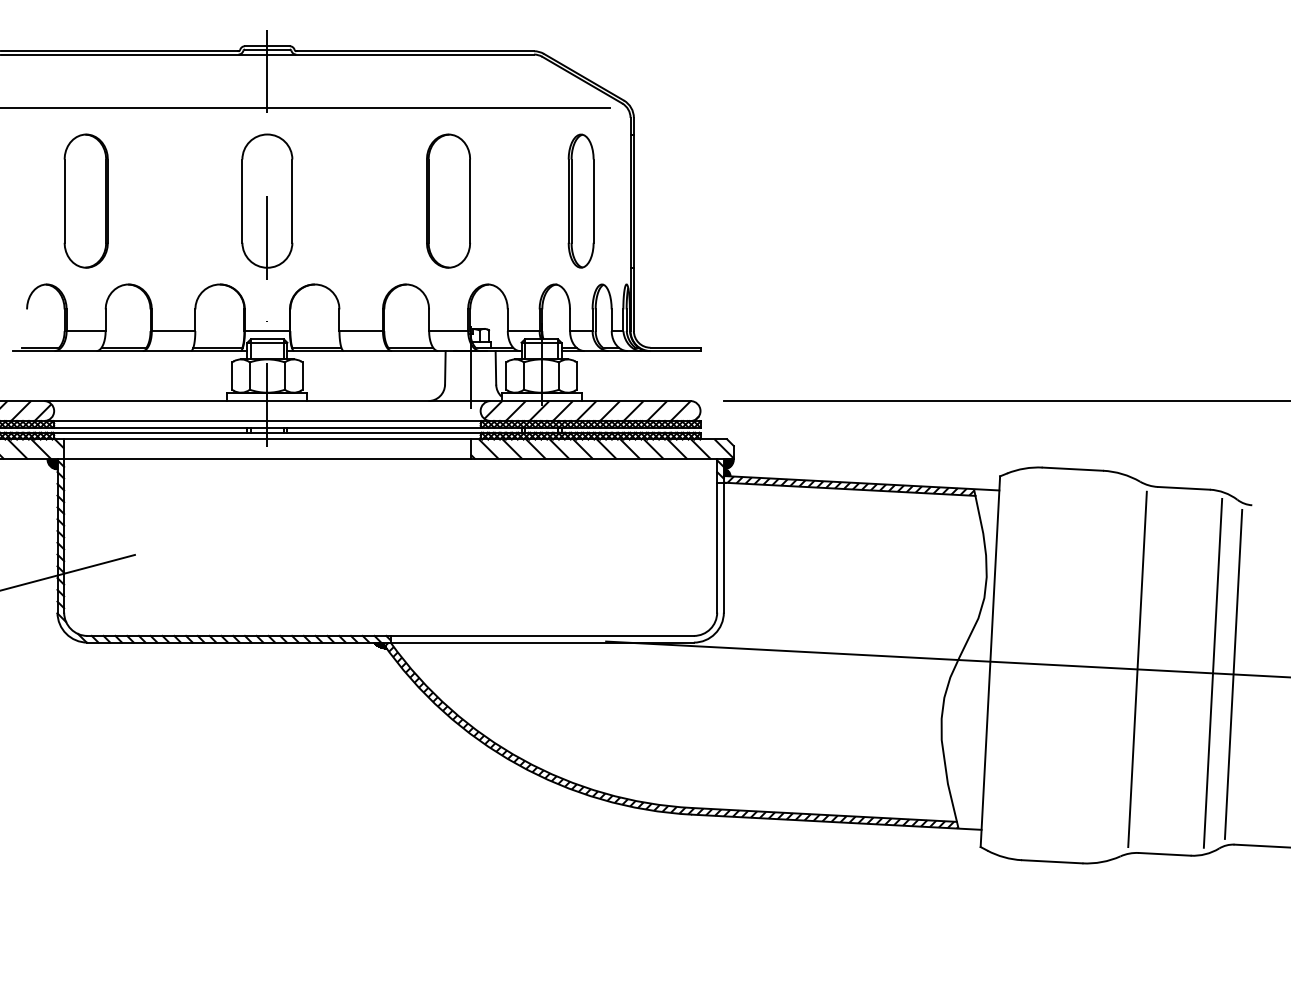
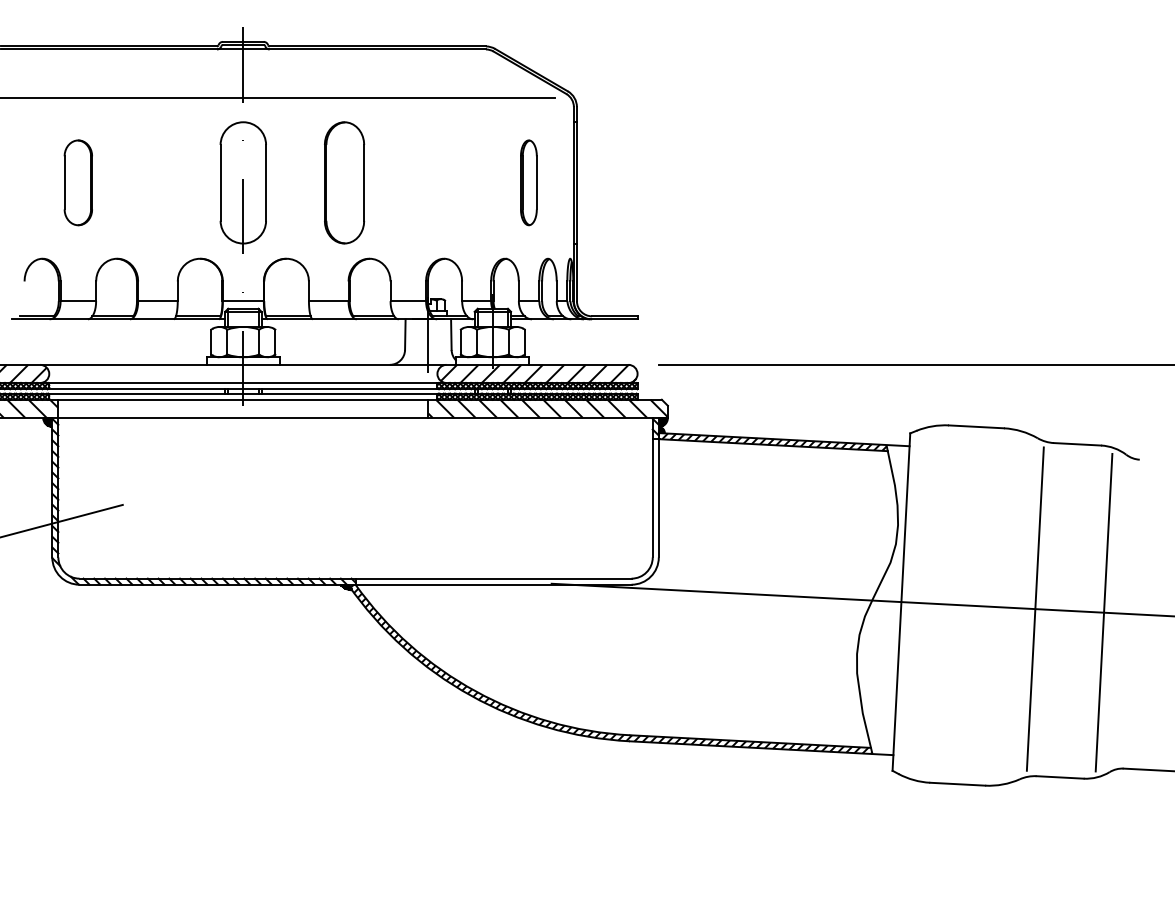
part: (85, 200) -> (77, 182), size x0.7
part: (448, 200) -> (344, 182), moved
part: (580, 200) -> (528, 182), size x0.7
line: (1233, 673) -> (1122, 612), removed

